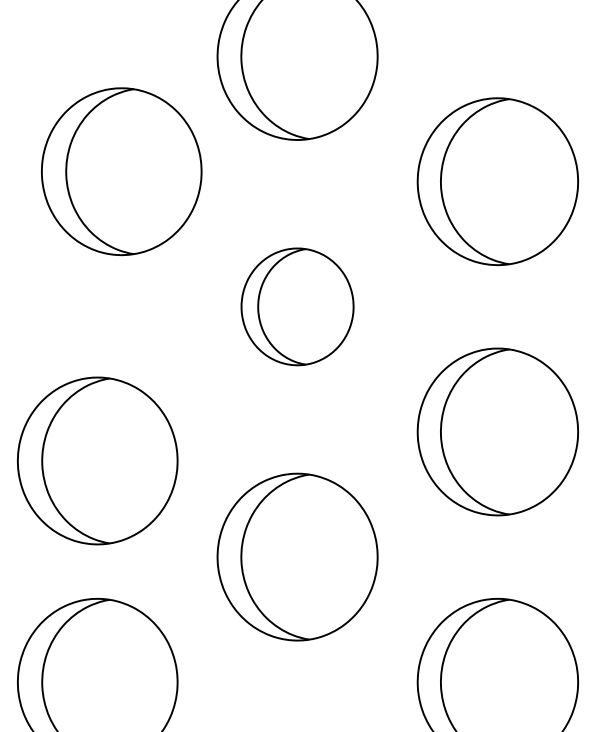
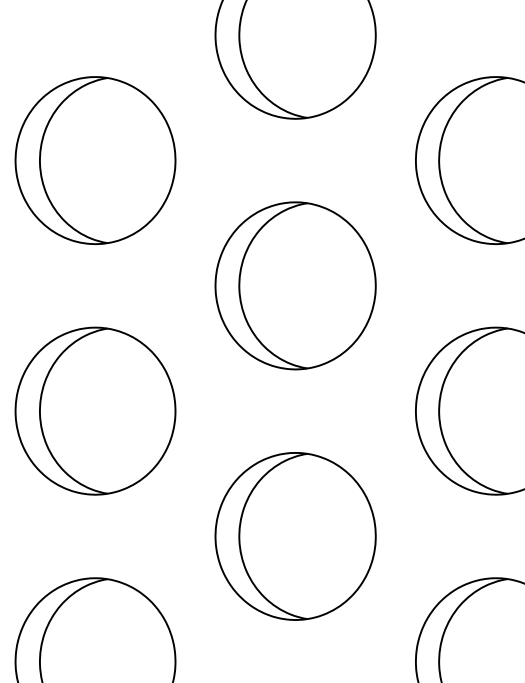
part: (121, 171) -> (95, 160), moved
part: (297, 306) -> (295, 285), size x1.43
part: (97, 460) -> (95, 410), moved

